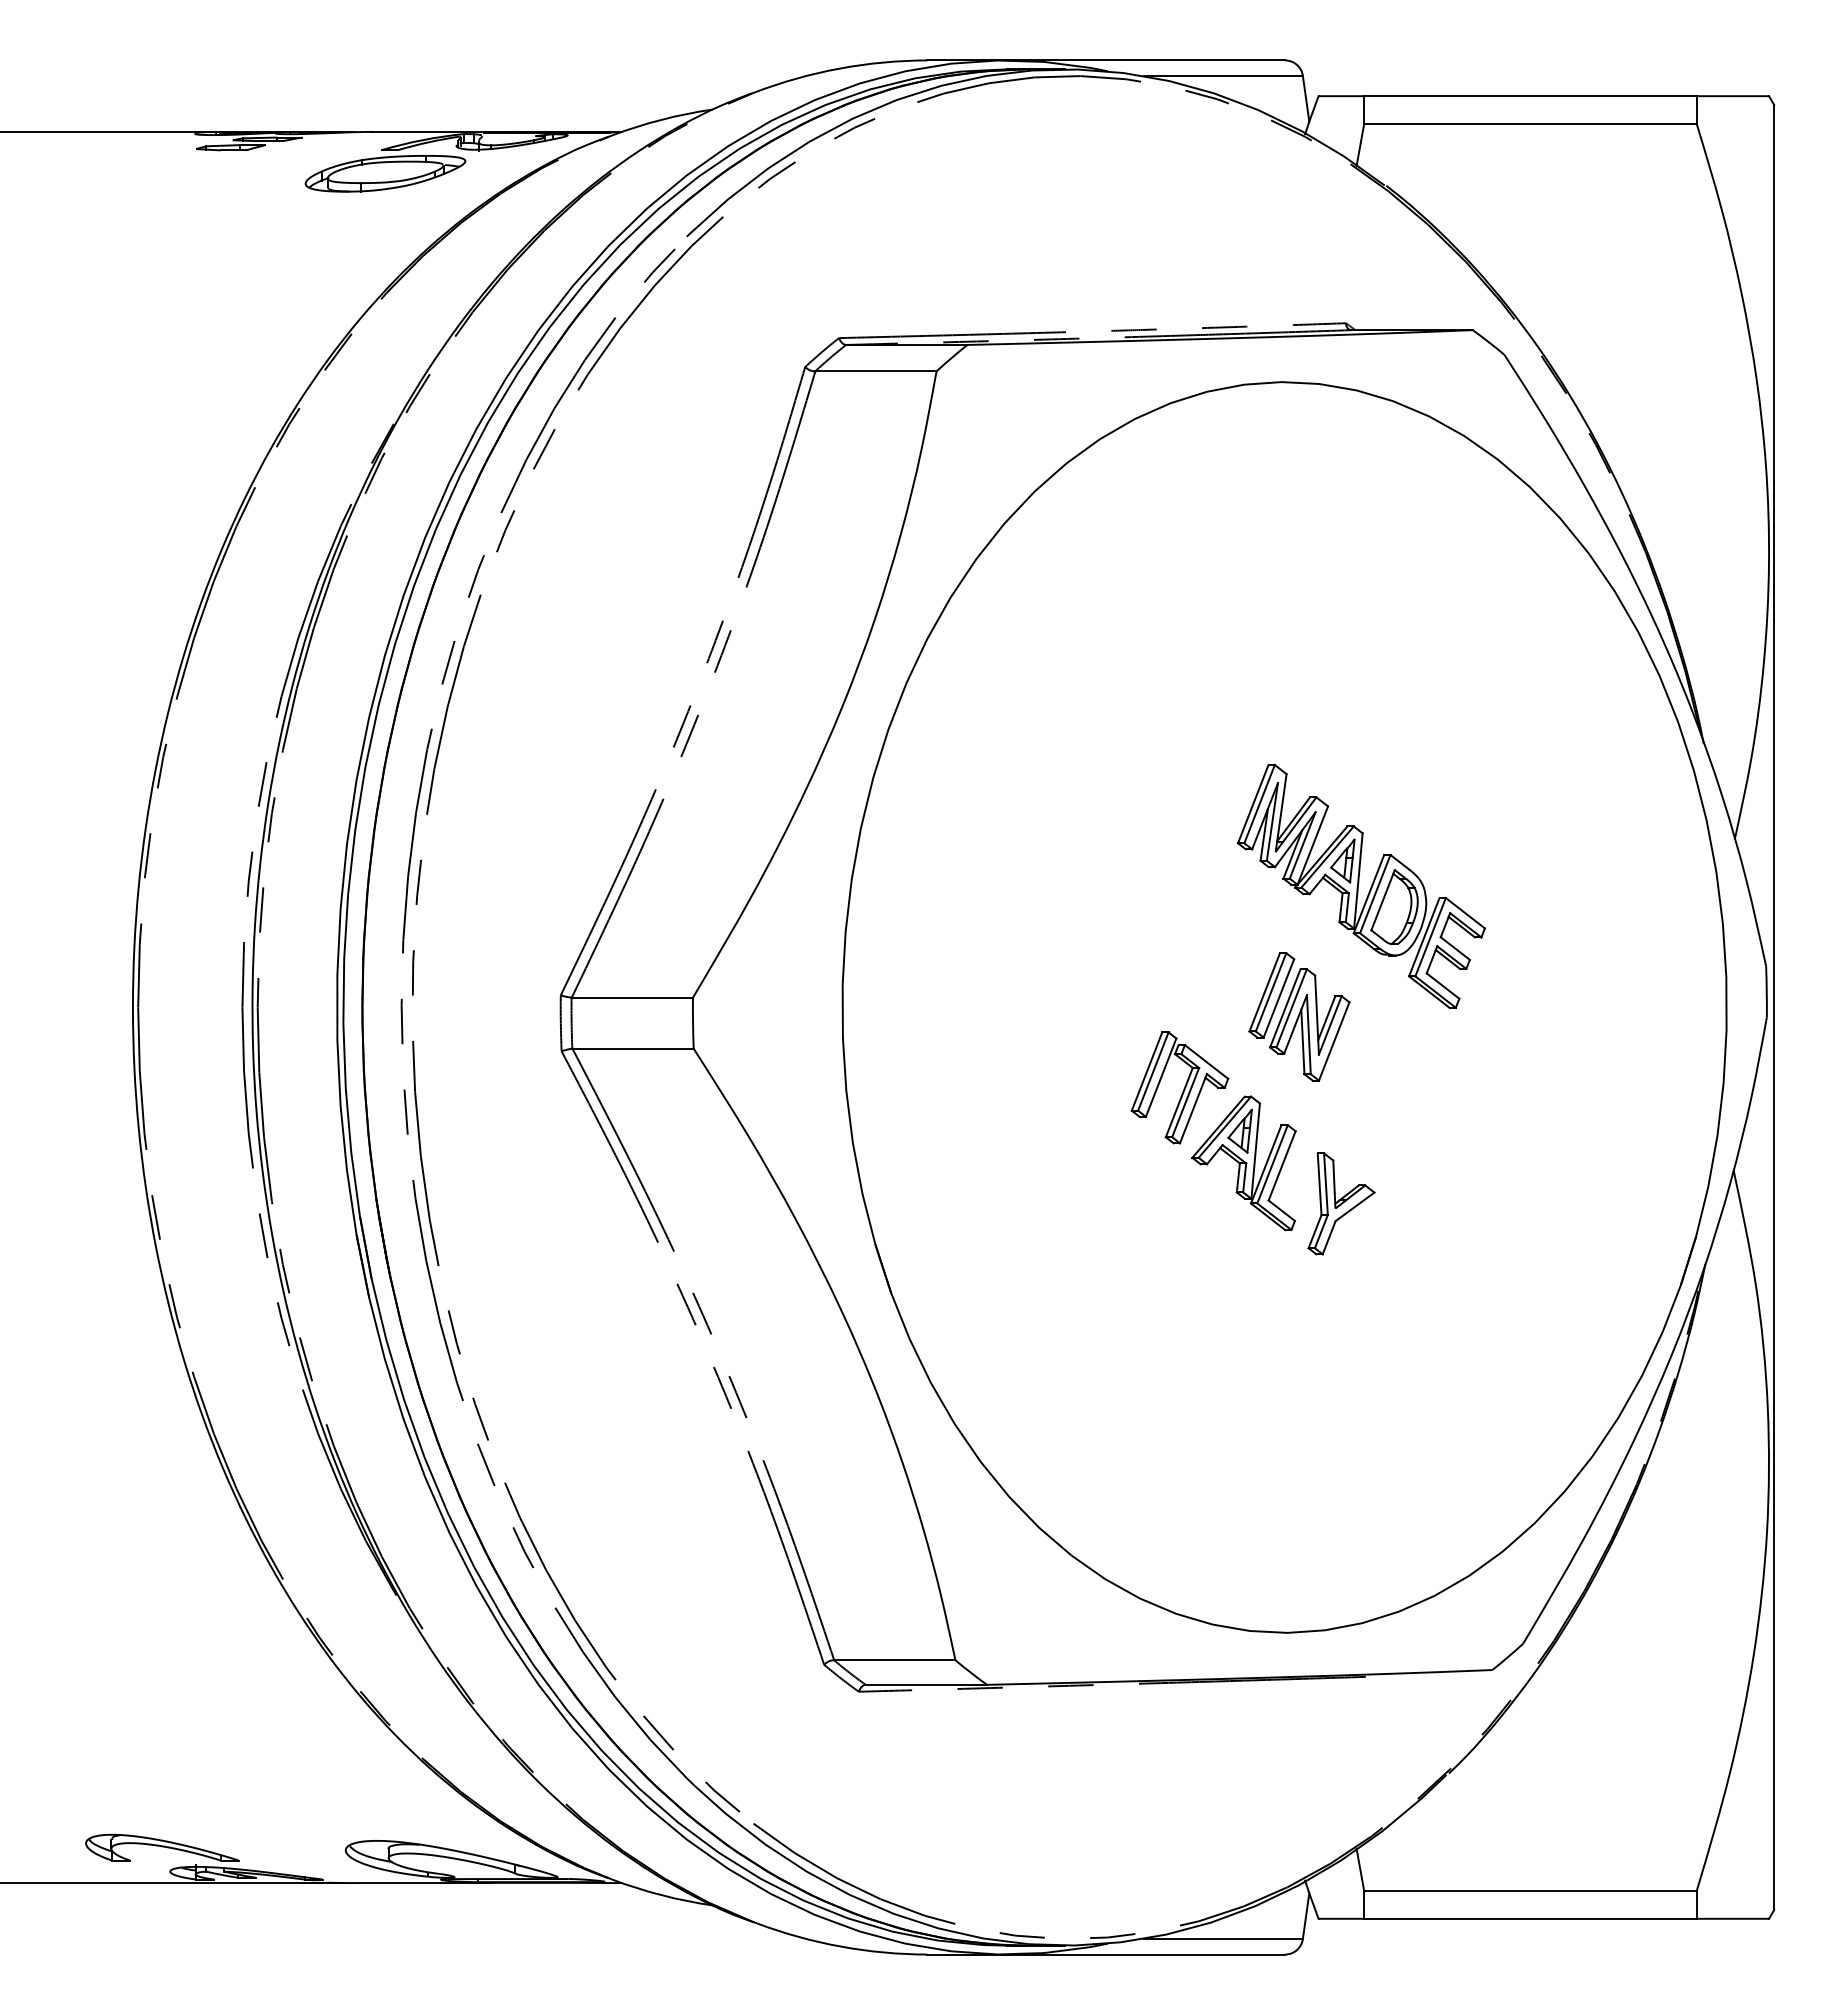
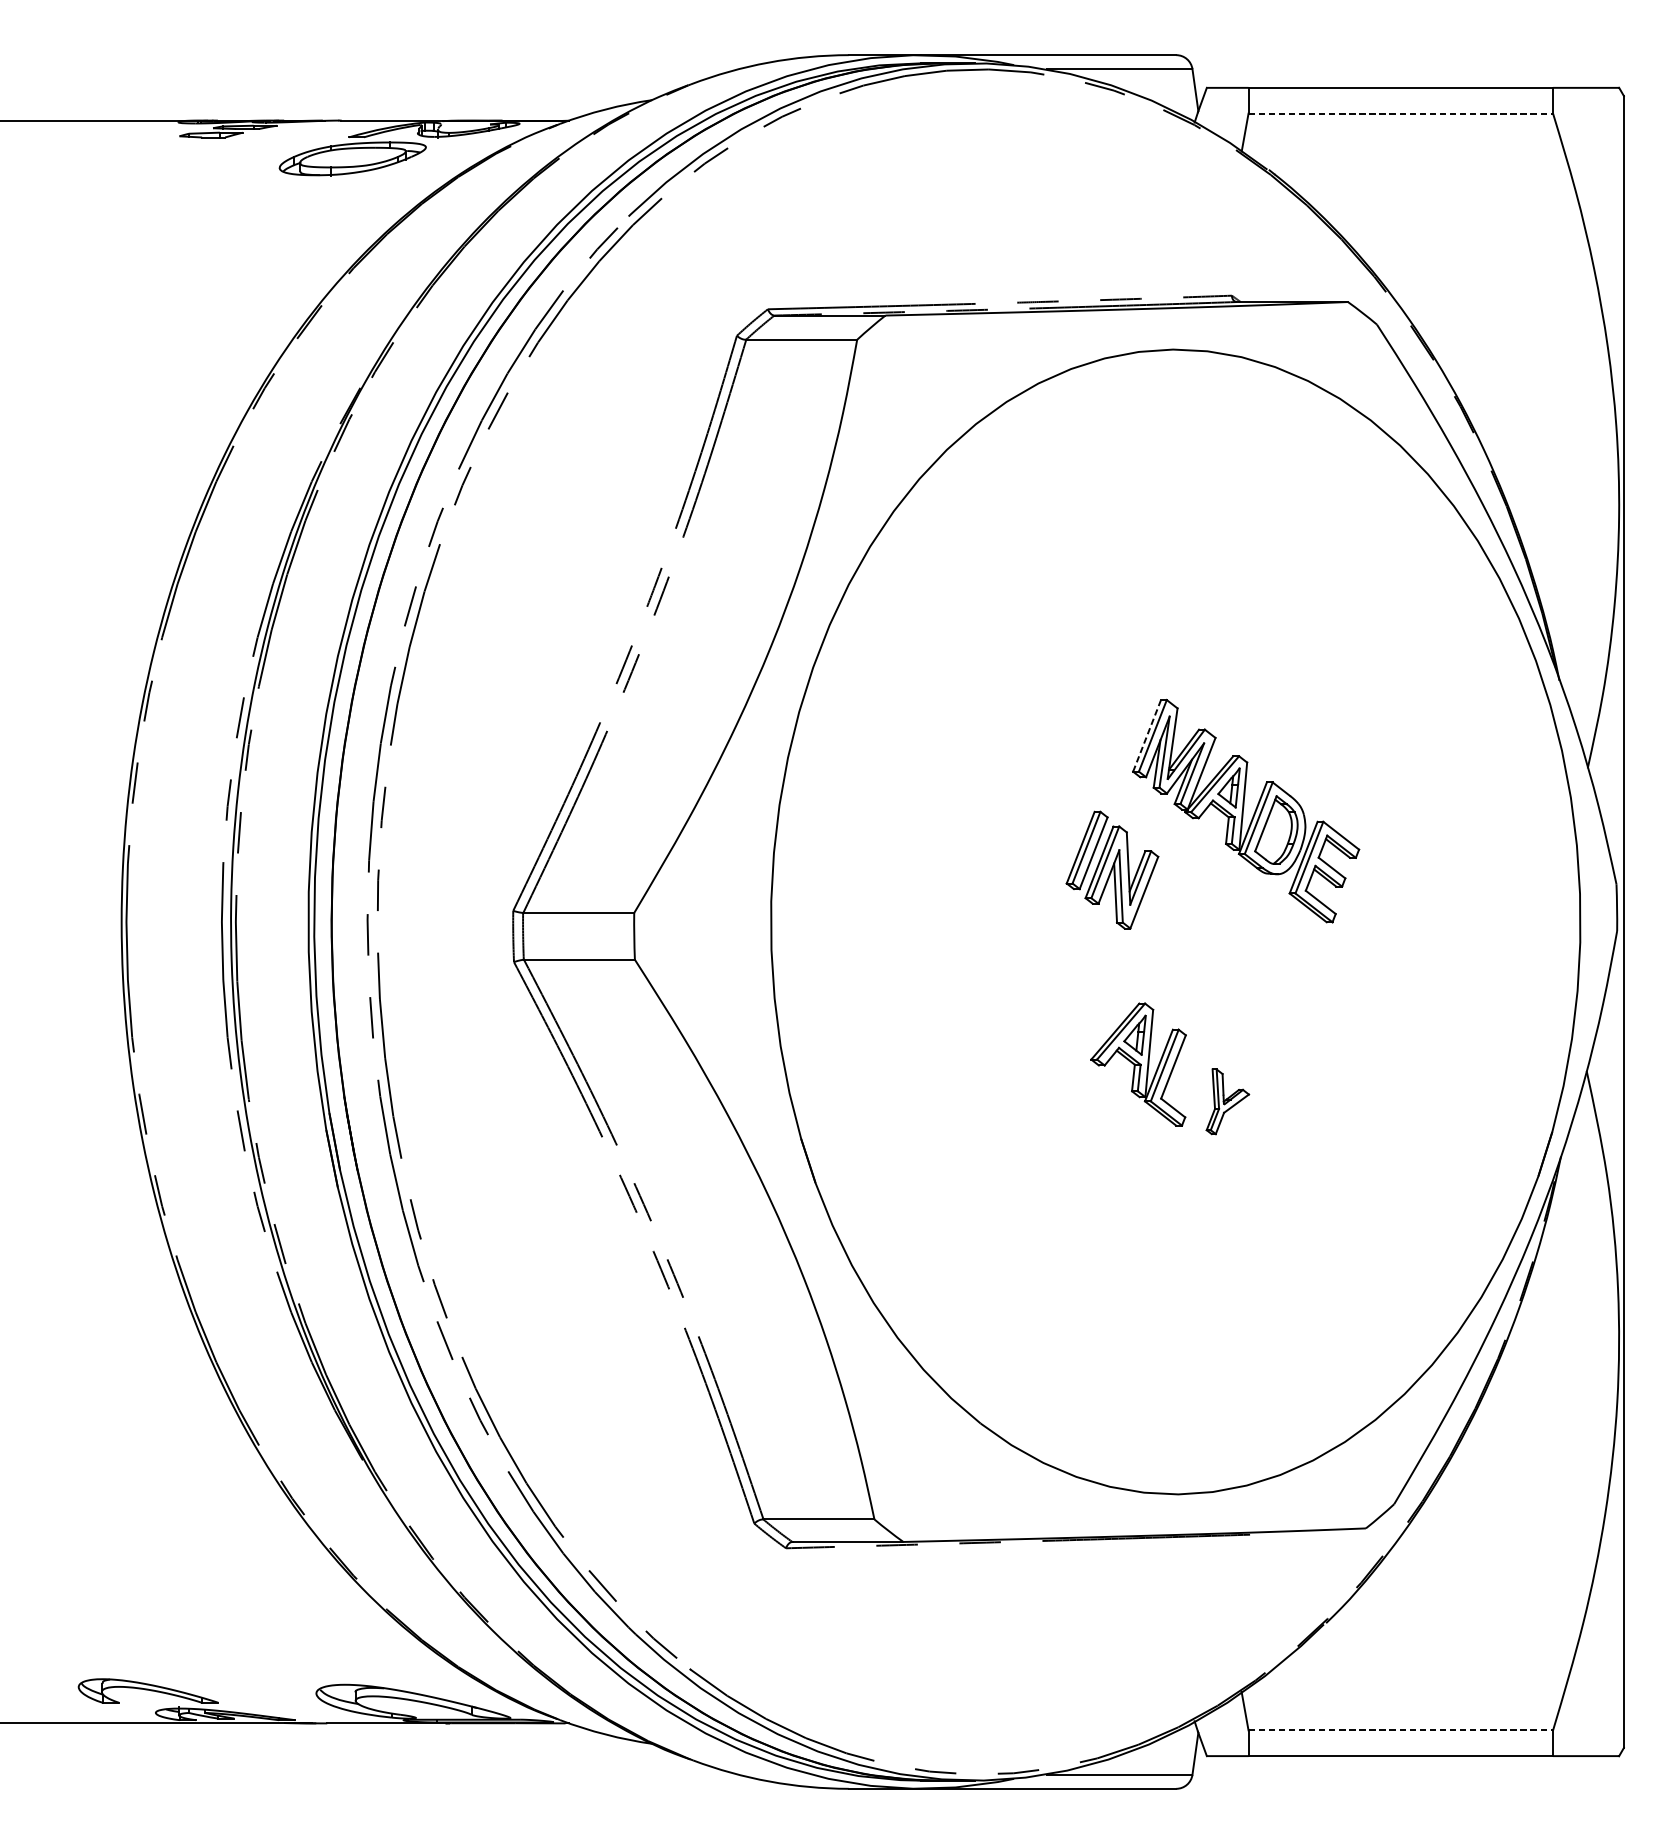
line: (1530, 124) -> (1400, 113), solid -> dashed
line: (1253, 804) -> (1147, 736), solid -> dashed
part: (1299, 1016) -> (1112, 869), moved
part: (1179, 1087) -> (1079, 995), removed
part: (1341, 1203) -> (1227, 1101), size x0.7
line: (1530, 1890) -> (1400, 1730), solid -> dashed

